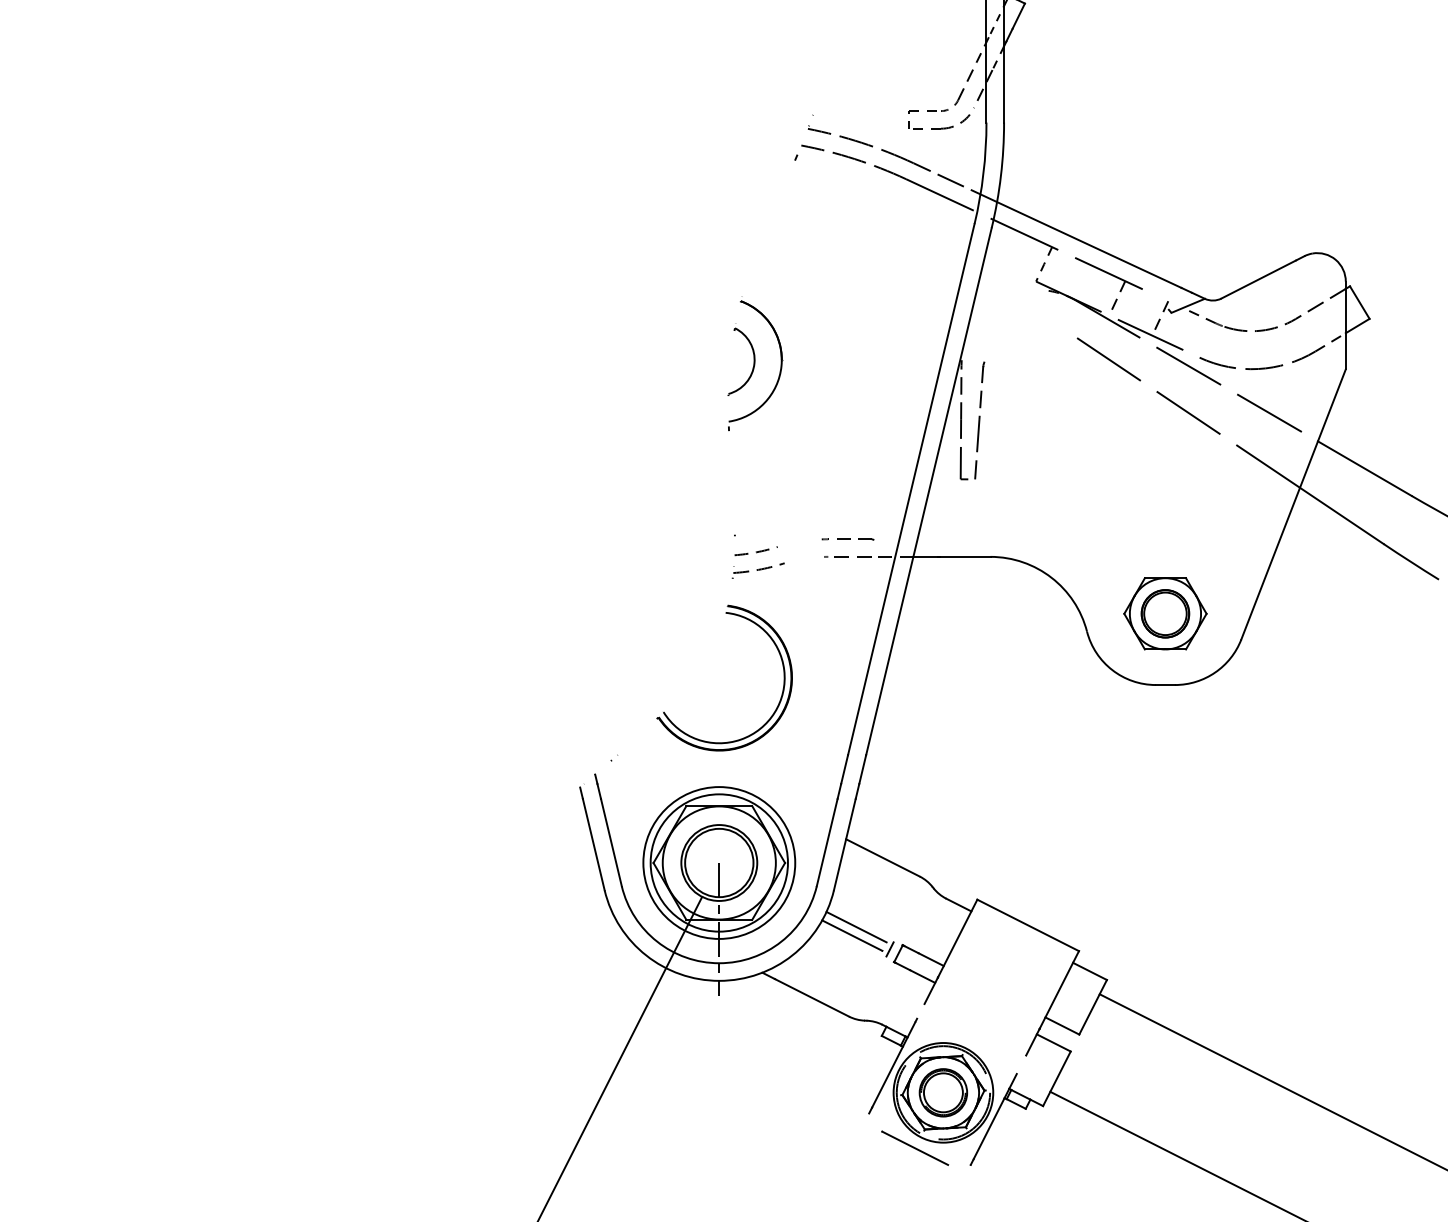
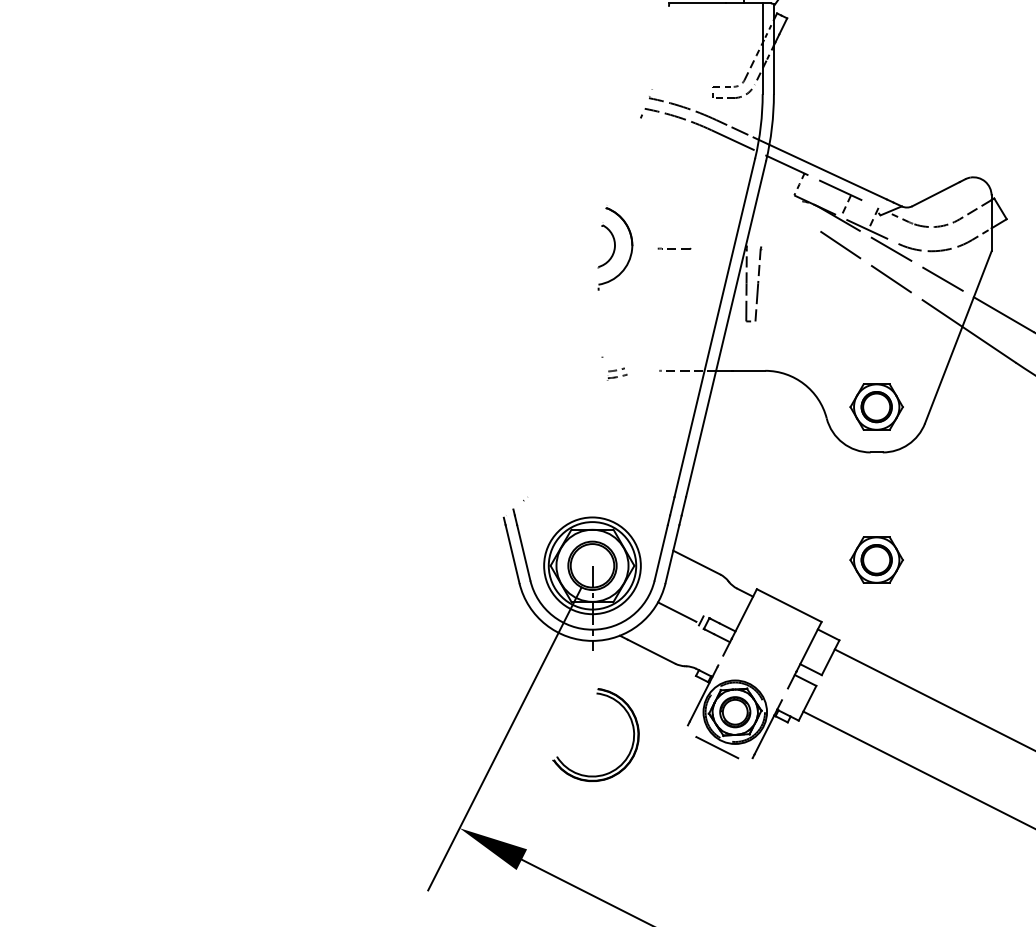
part: (848, 539) -> (674, 248), moved
part: (758, 561) -> (617, 373), size x0.6
part: (778, 656) -> (630, 721), moved
part: (1165, 853) -> (876, 559), added
line: (855, 926) -> (679, 606), removed

